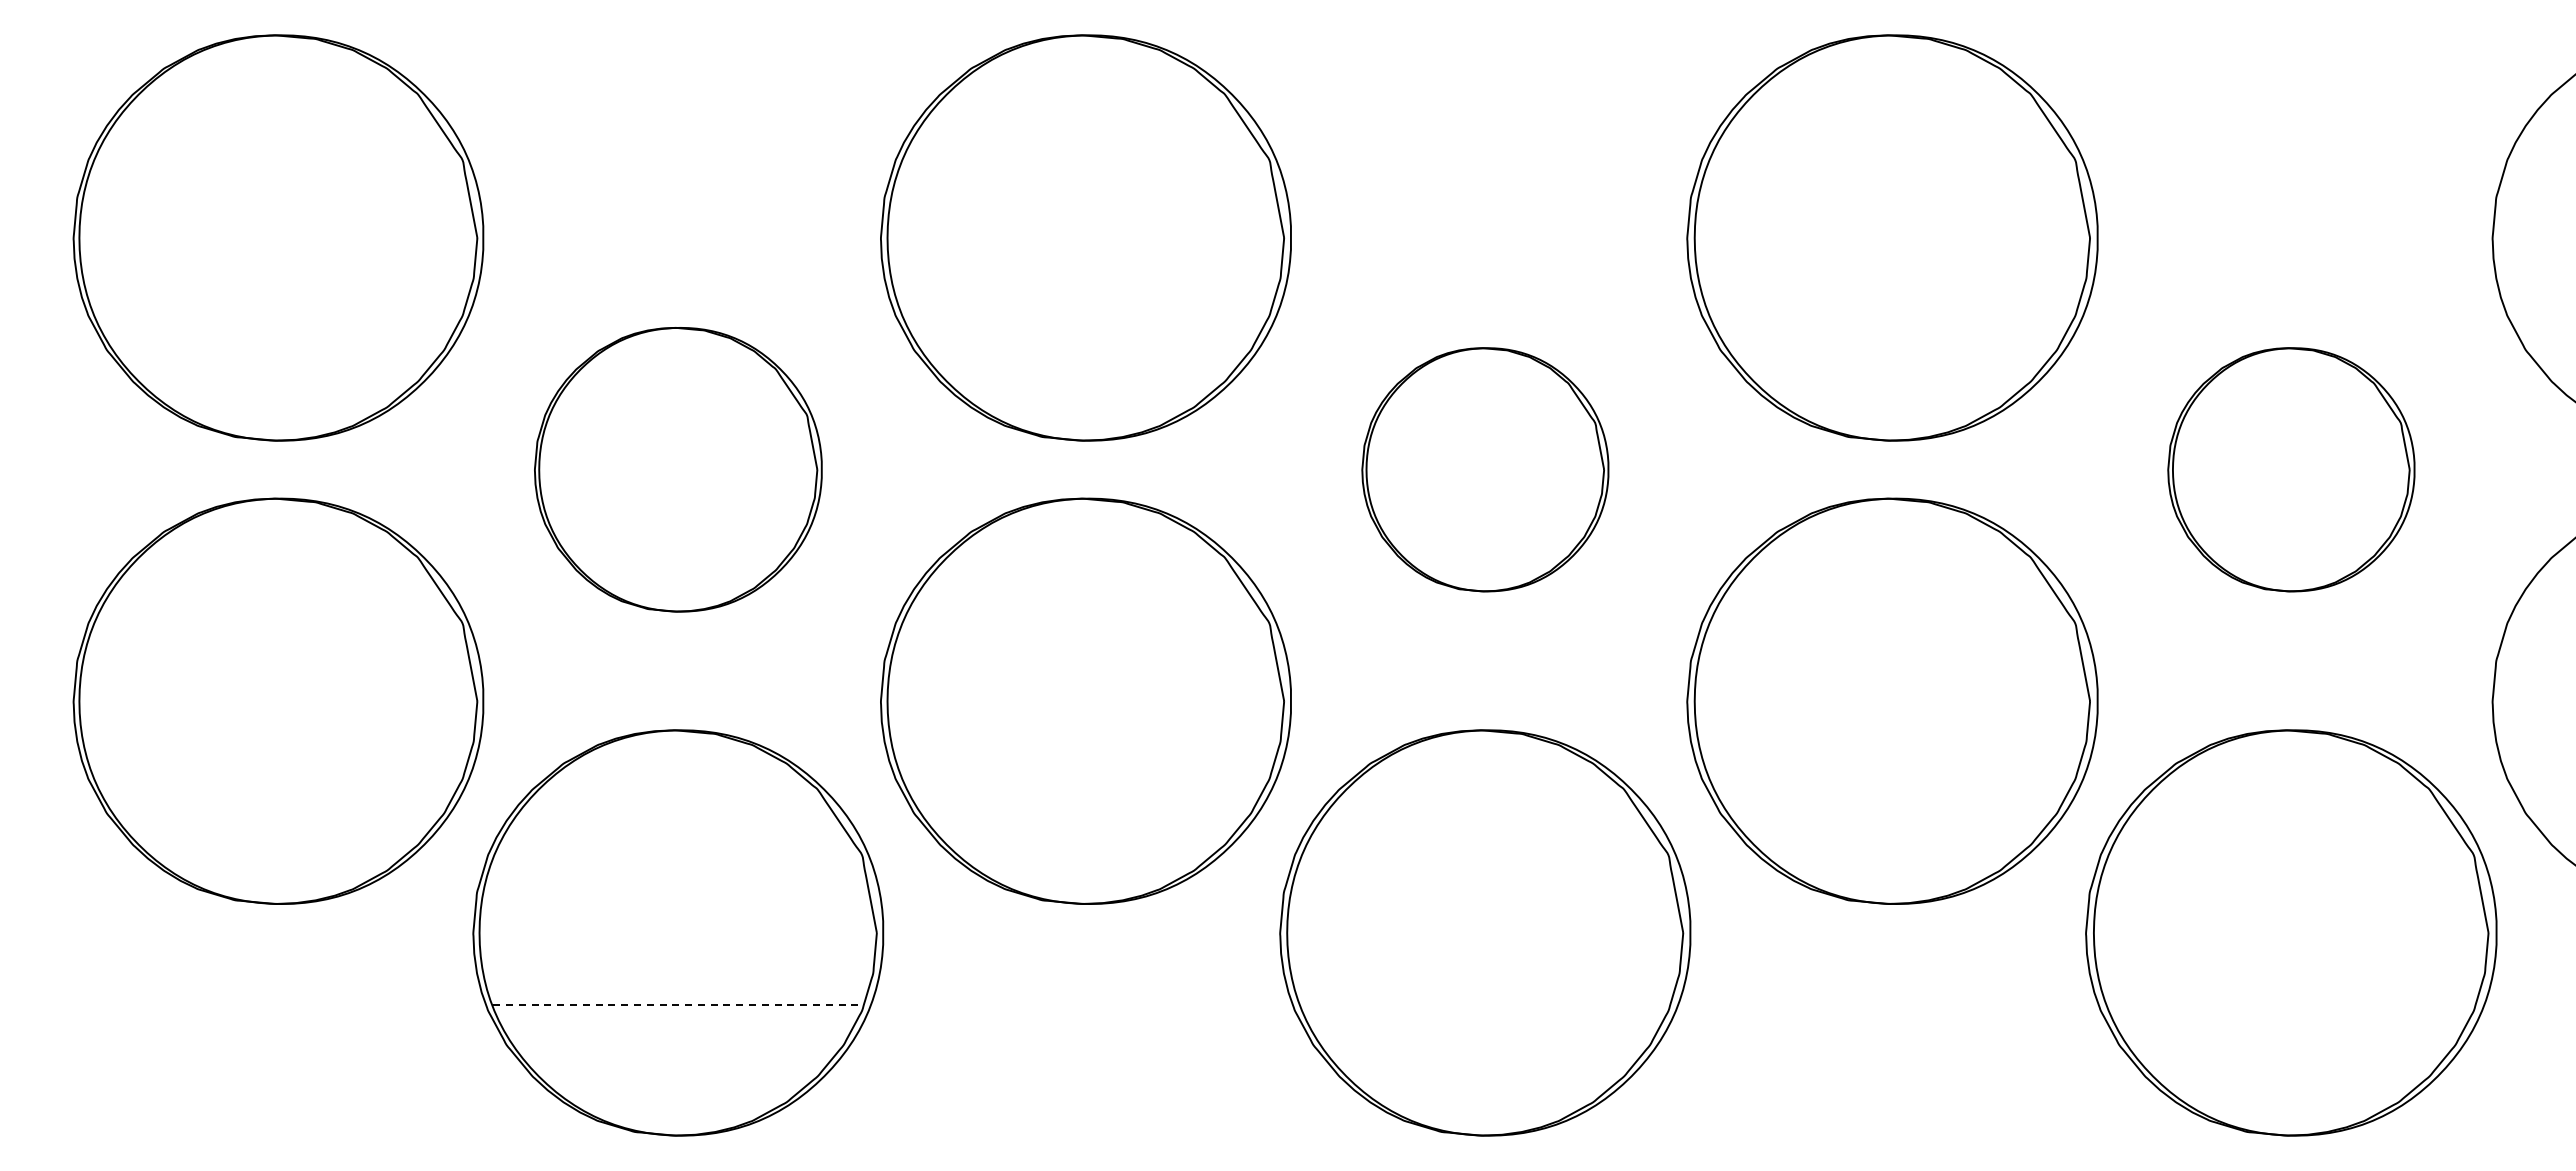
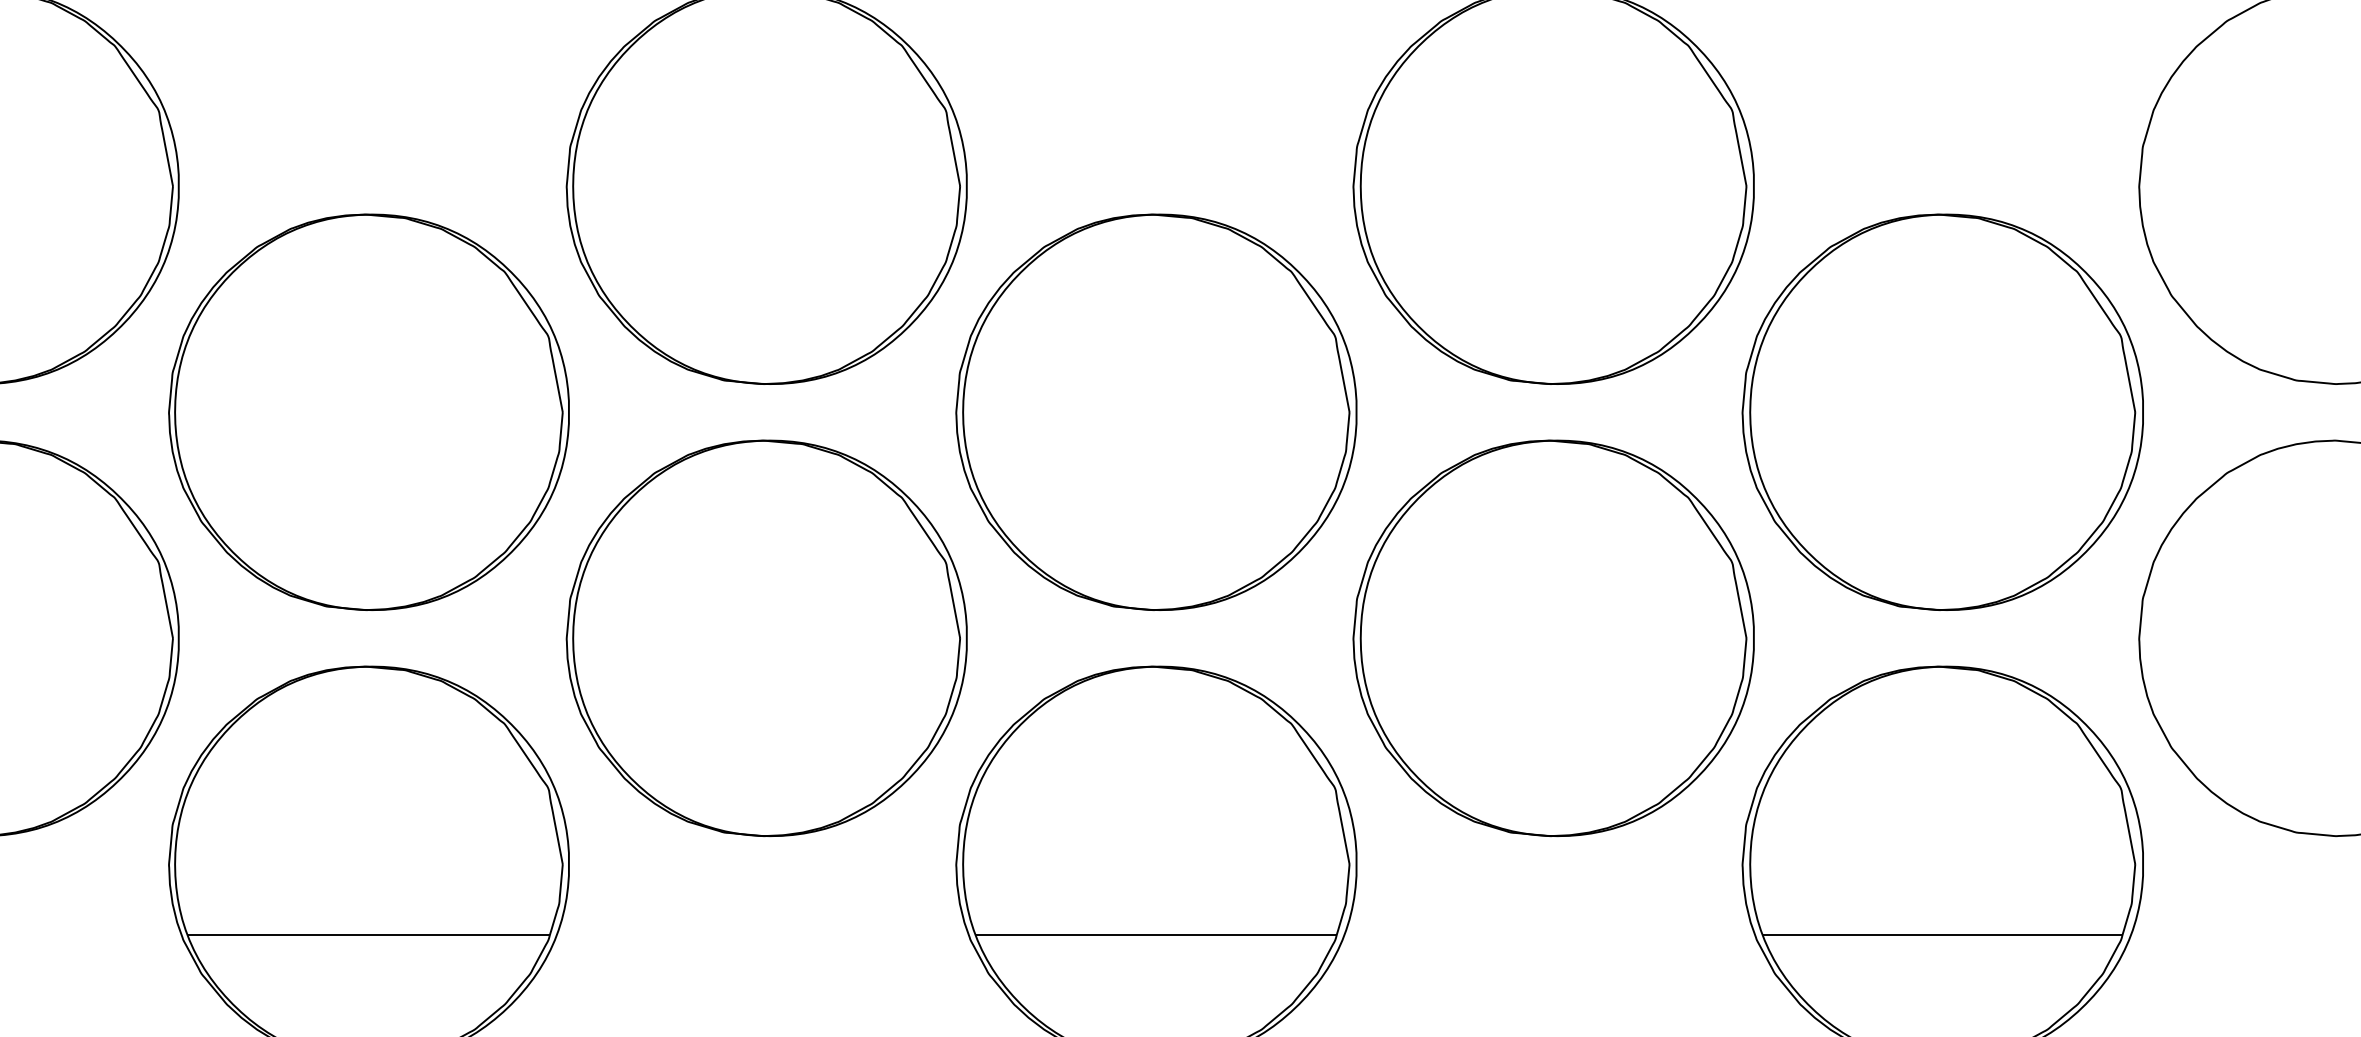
part: (678, 469) -> (369, 412), size x1.43
part: (1485, 469) -> (1156, 412), size x1.67
part: (2291, 469) -> (1943, 412), size x1.67
line: (678, 1005) -> (369, 935), dashed -> solid
line: (1484, 1005) -> (1155, 935), added
line: (2290, 1005) -> (1942, 935), added

